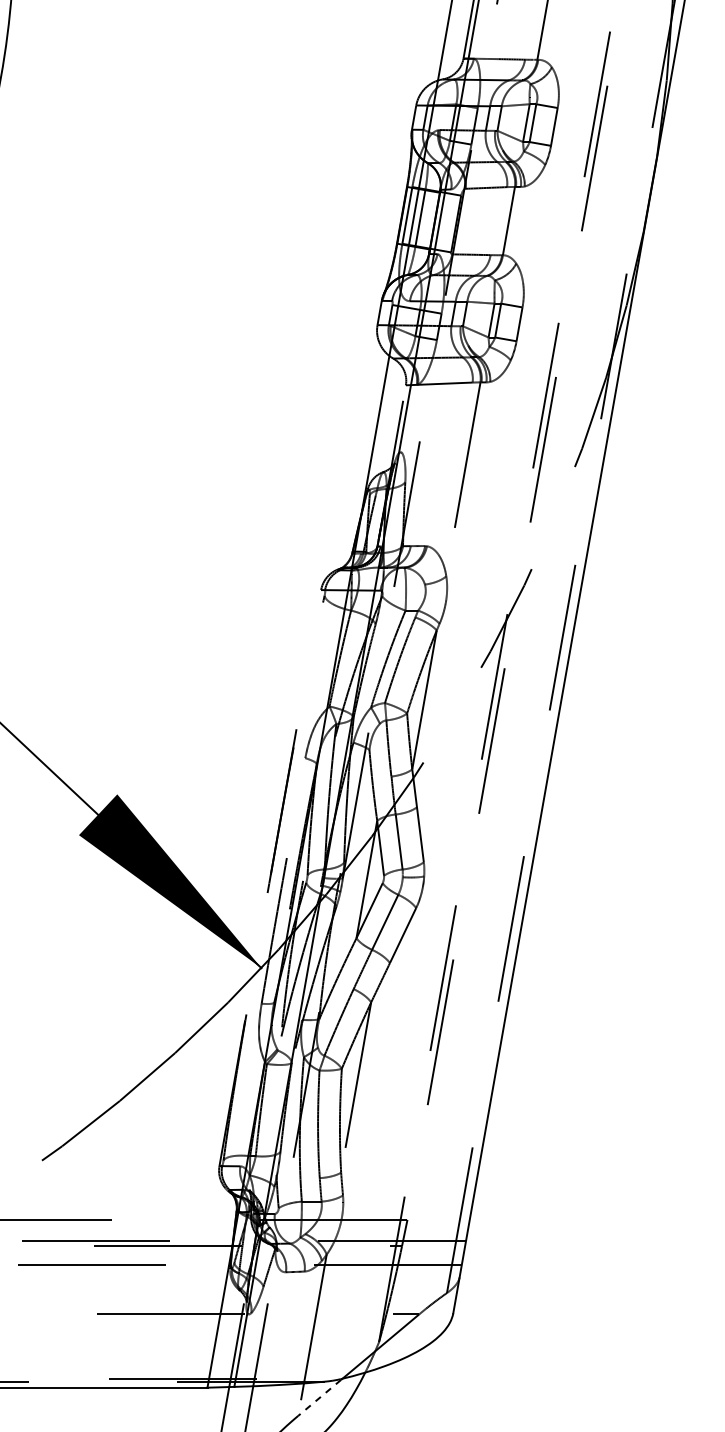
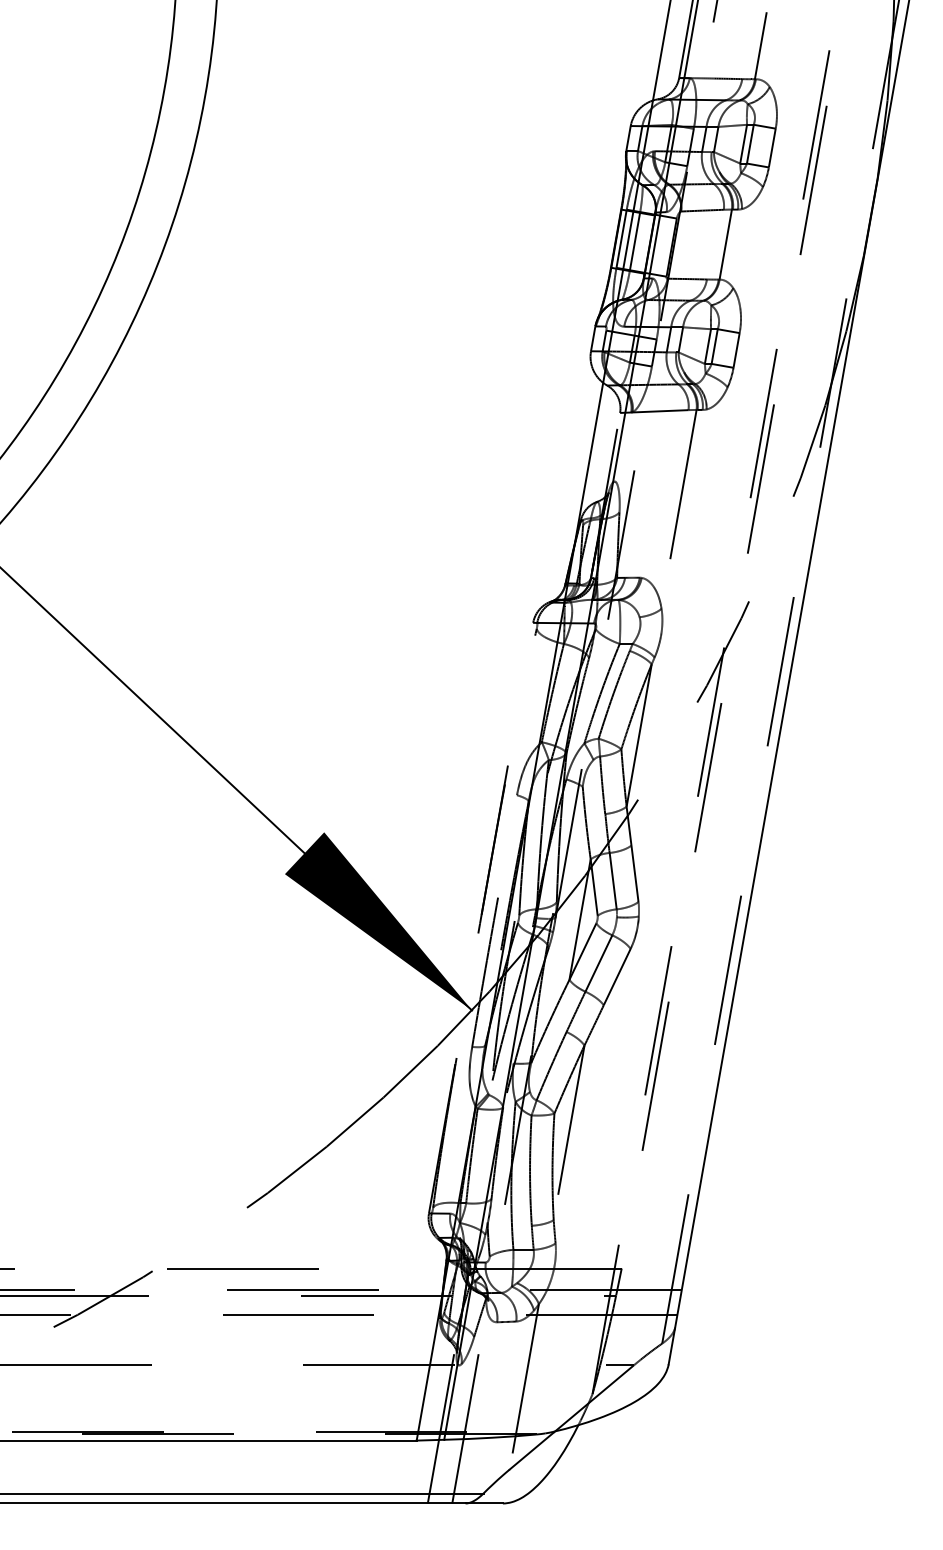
line: (319, 1398) -> (531, 1451), dashed -> solid

